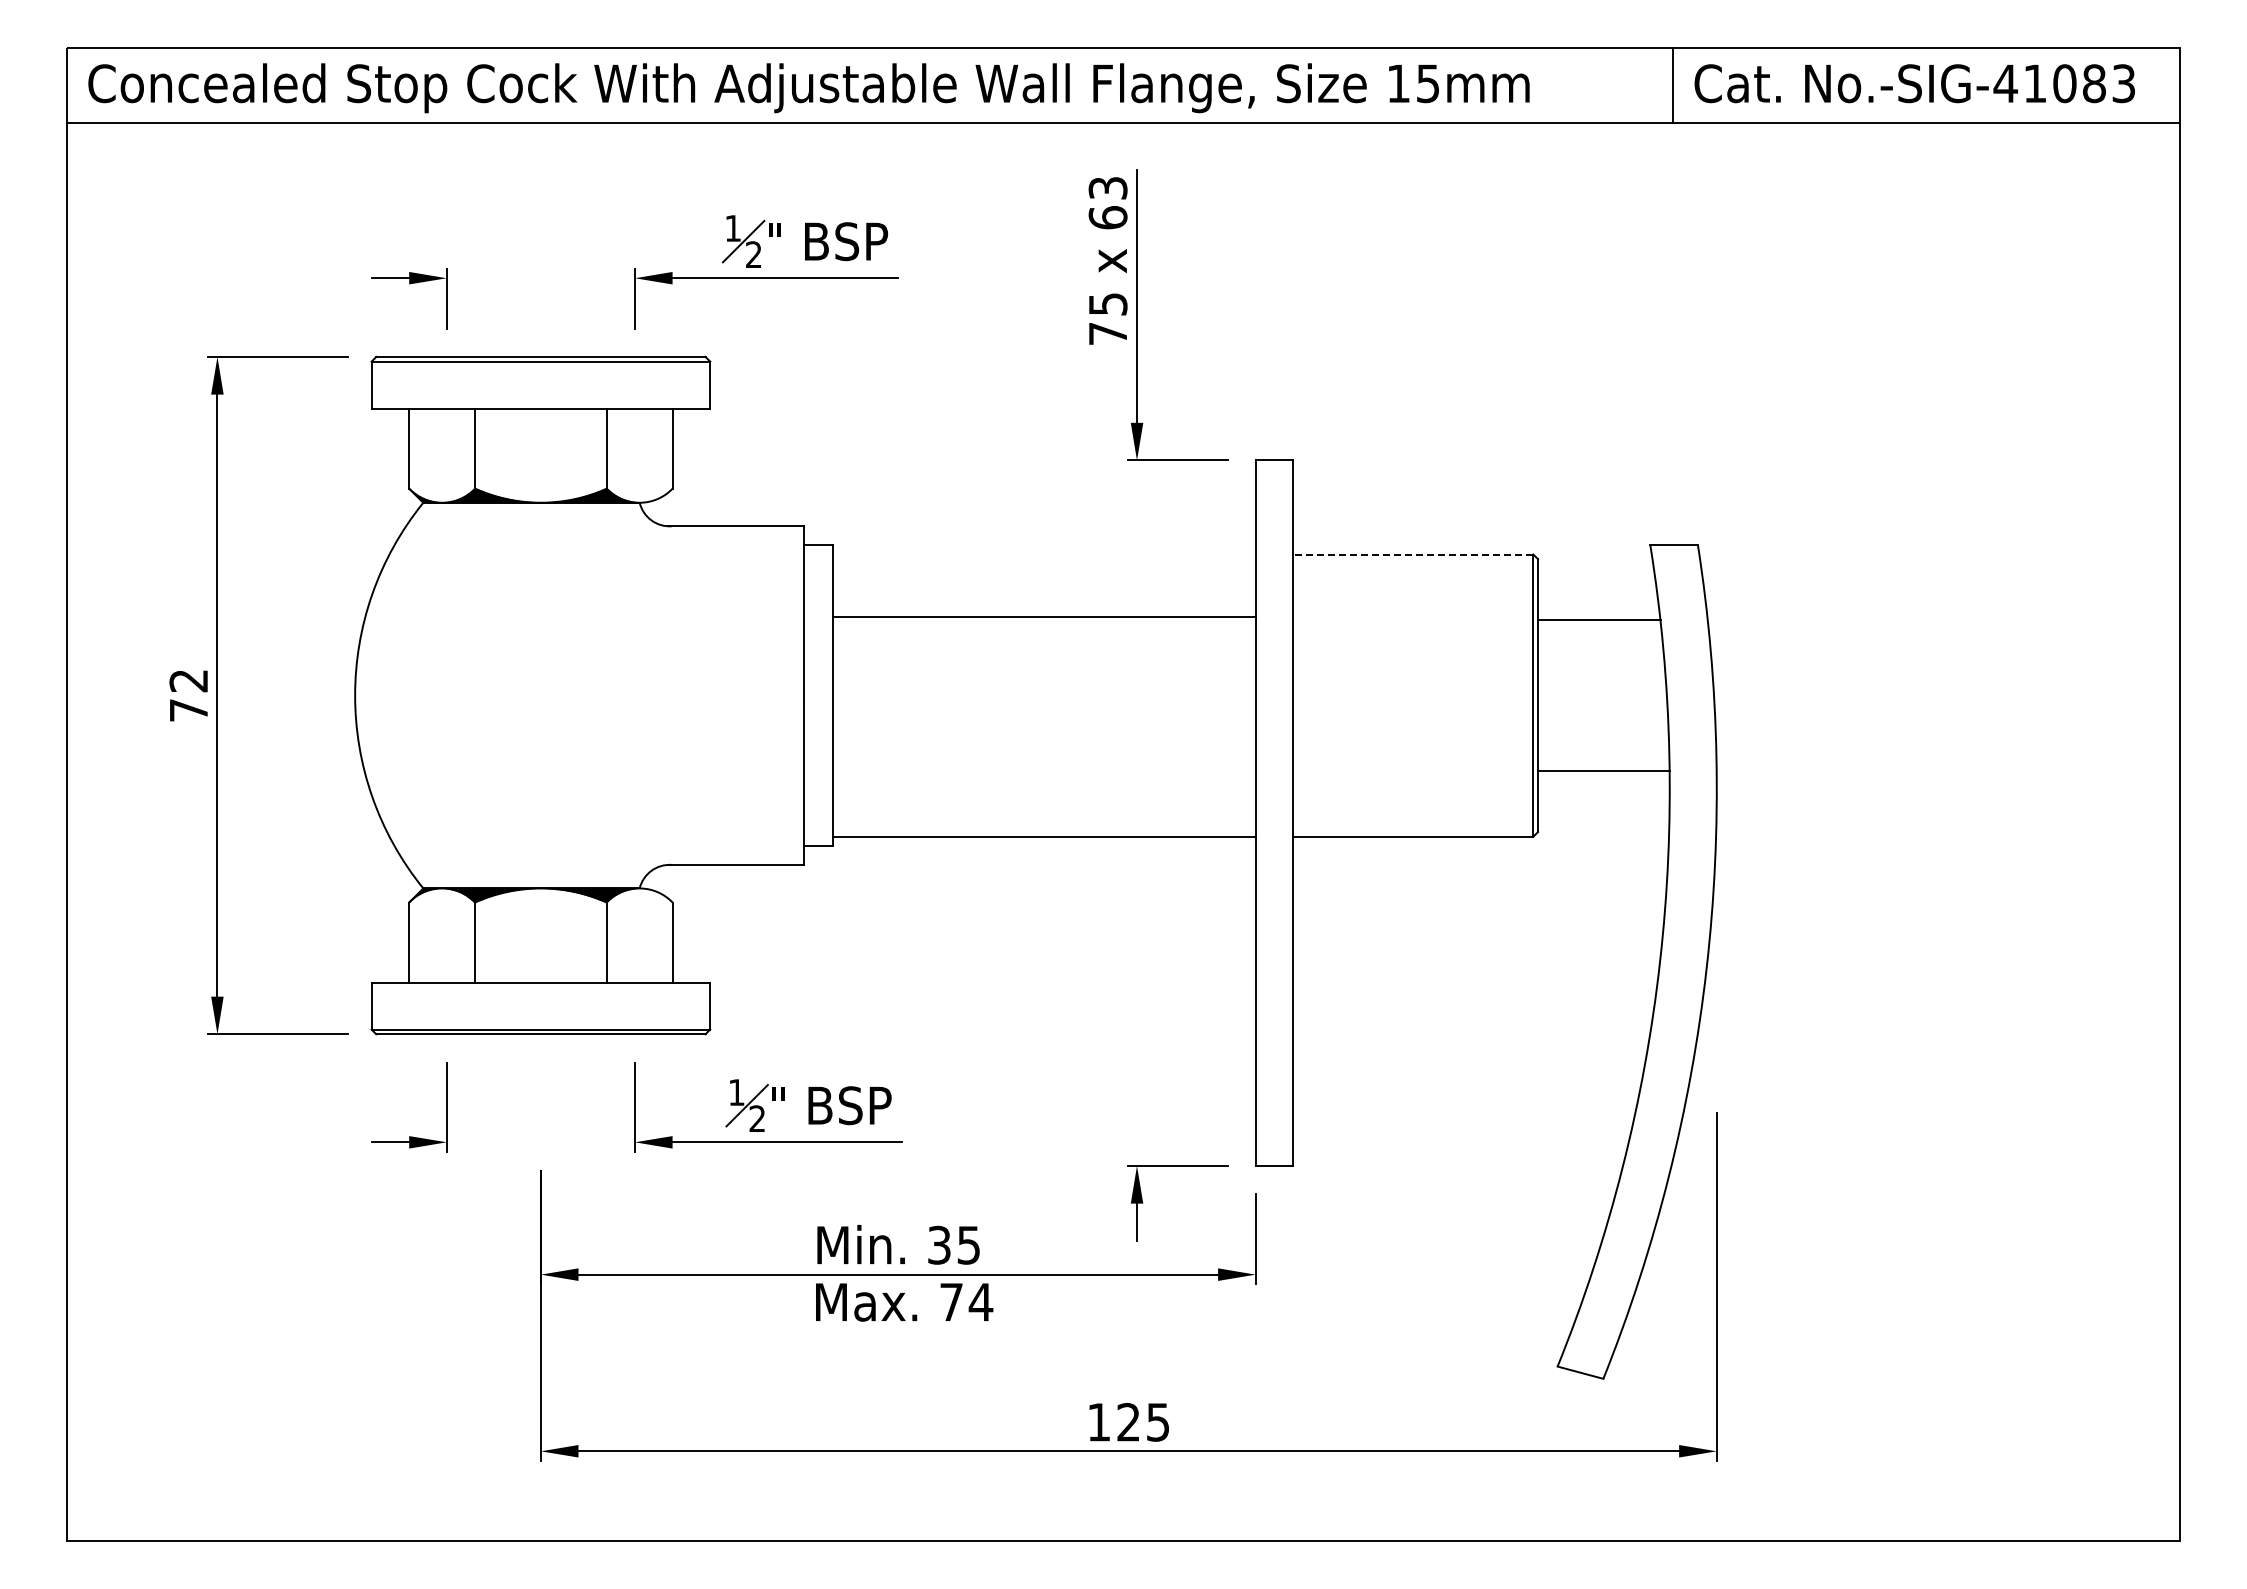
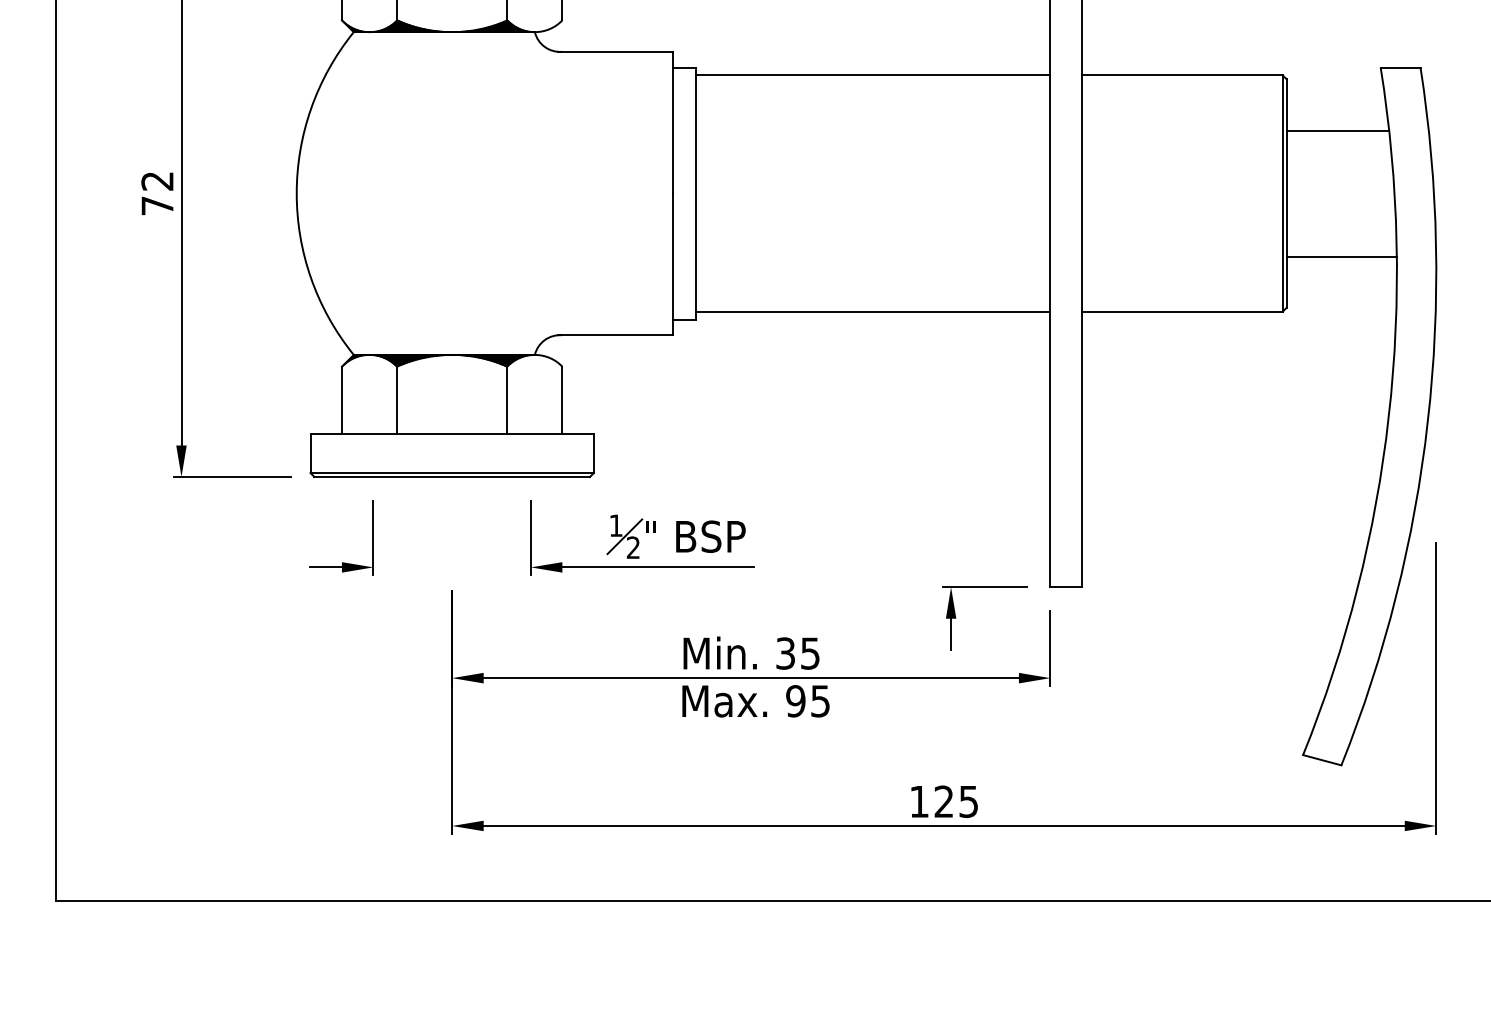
line: (1412, 554) -> (1181, 75), dashed -> solid
line: (1043, 616) -> (872, 75), moved
text: (966, 1301) -> (808, 700), 74 -> 95

